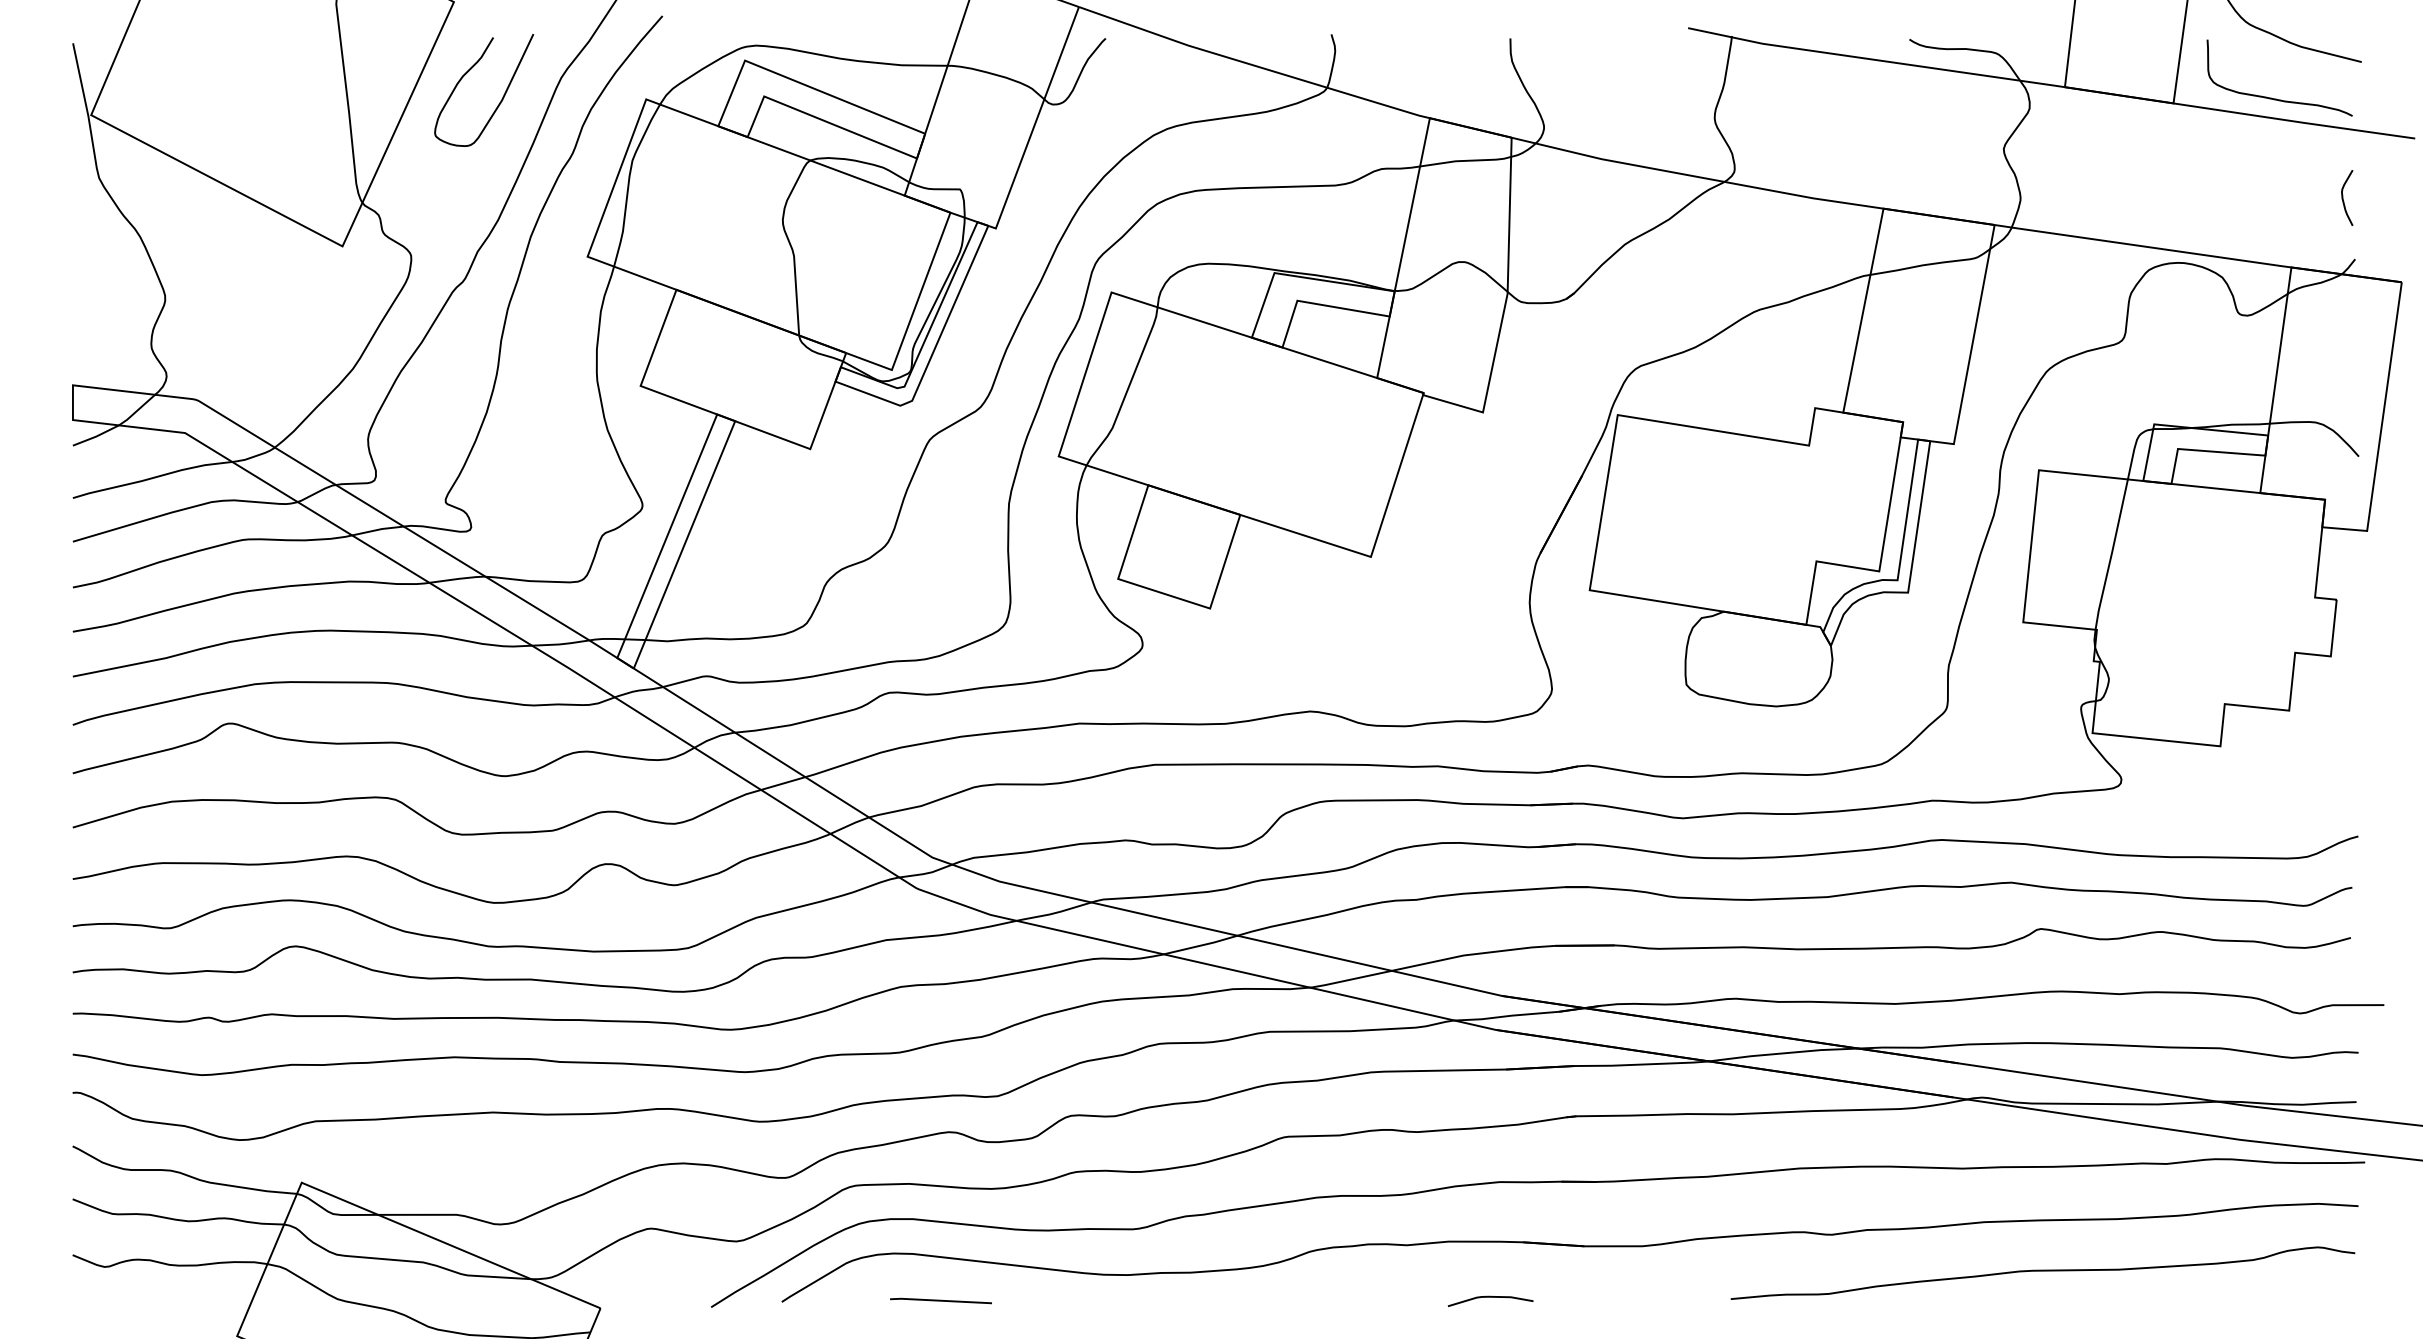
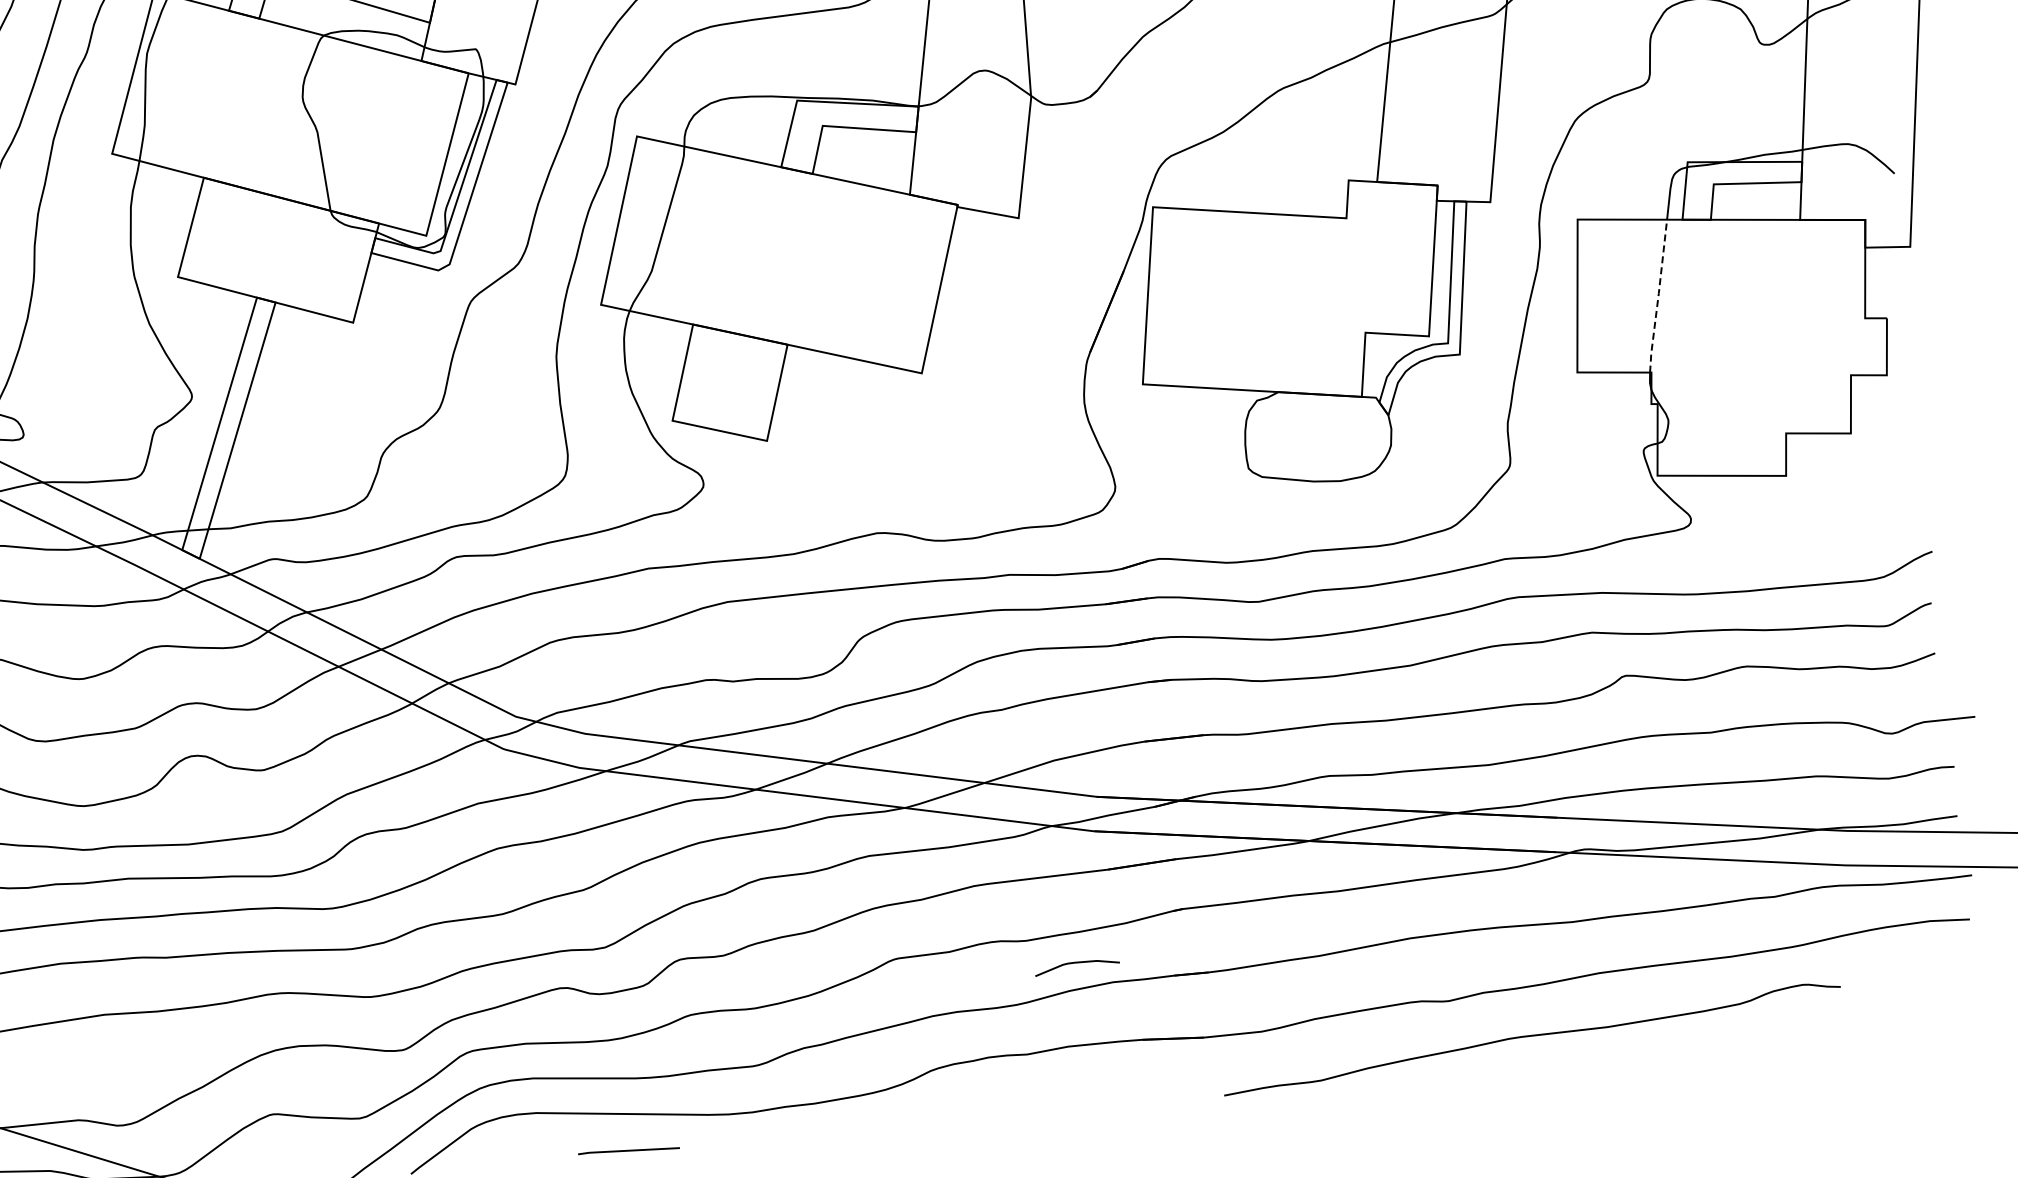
line: (2111, 554) -> (1658, 296), solid -> dashed
curve: (2042, 1271) -> (1531, 1036), moved
curve: (1490, 1297) -> (1076, 963), moved
line: (940, 1300) -> (628, 1150), moved

